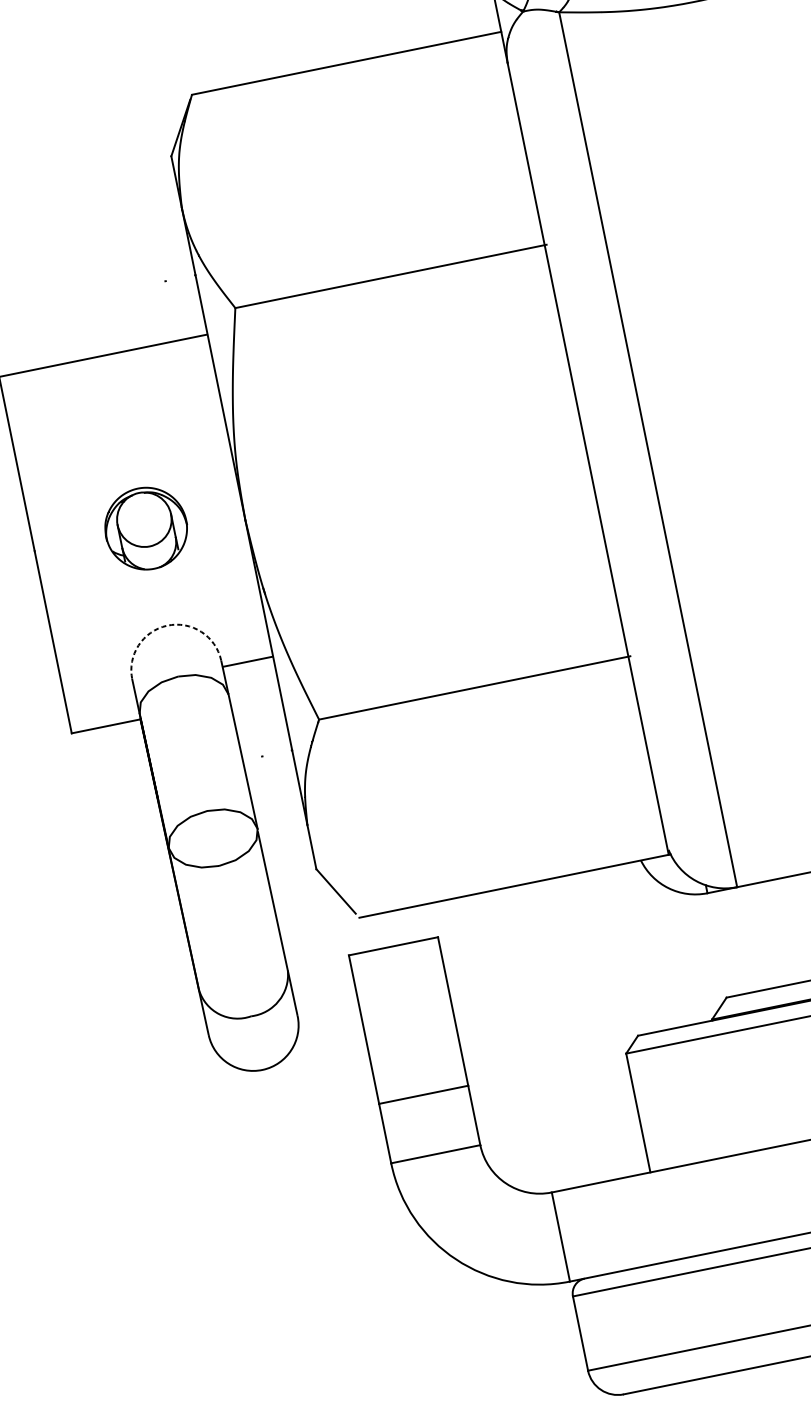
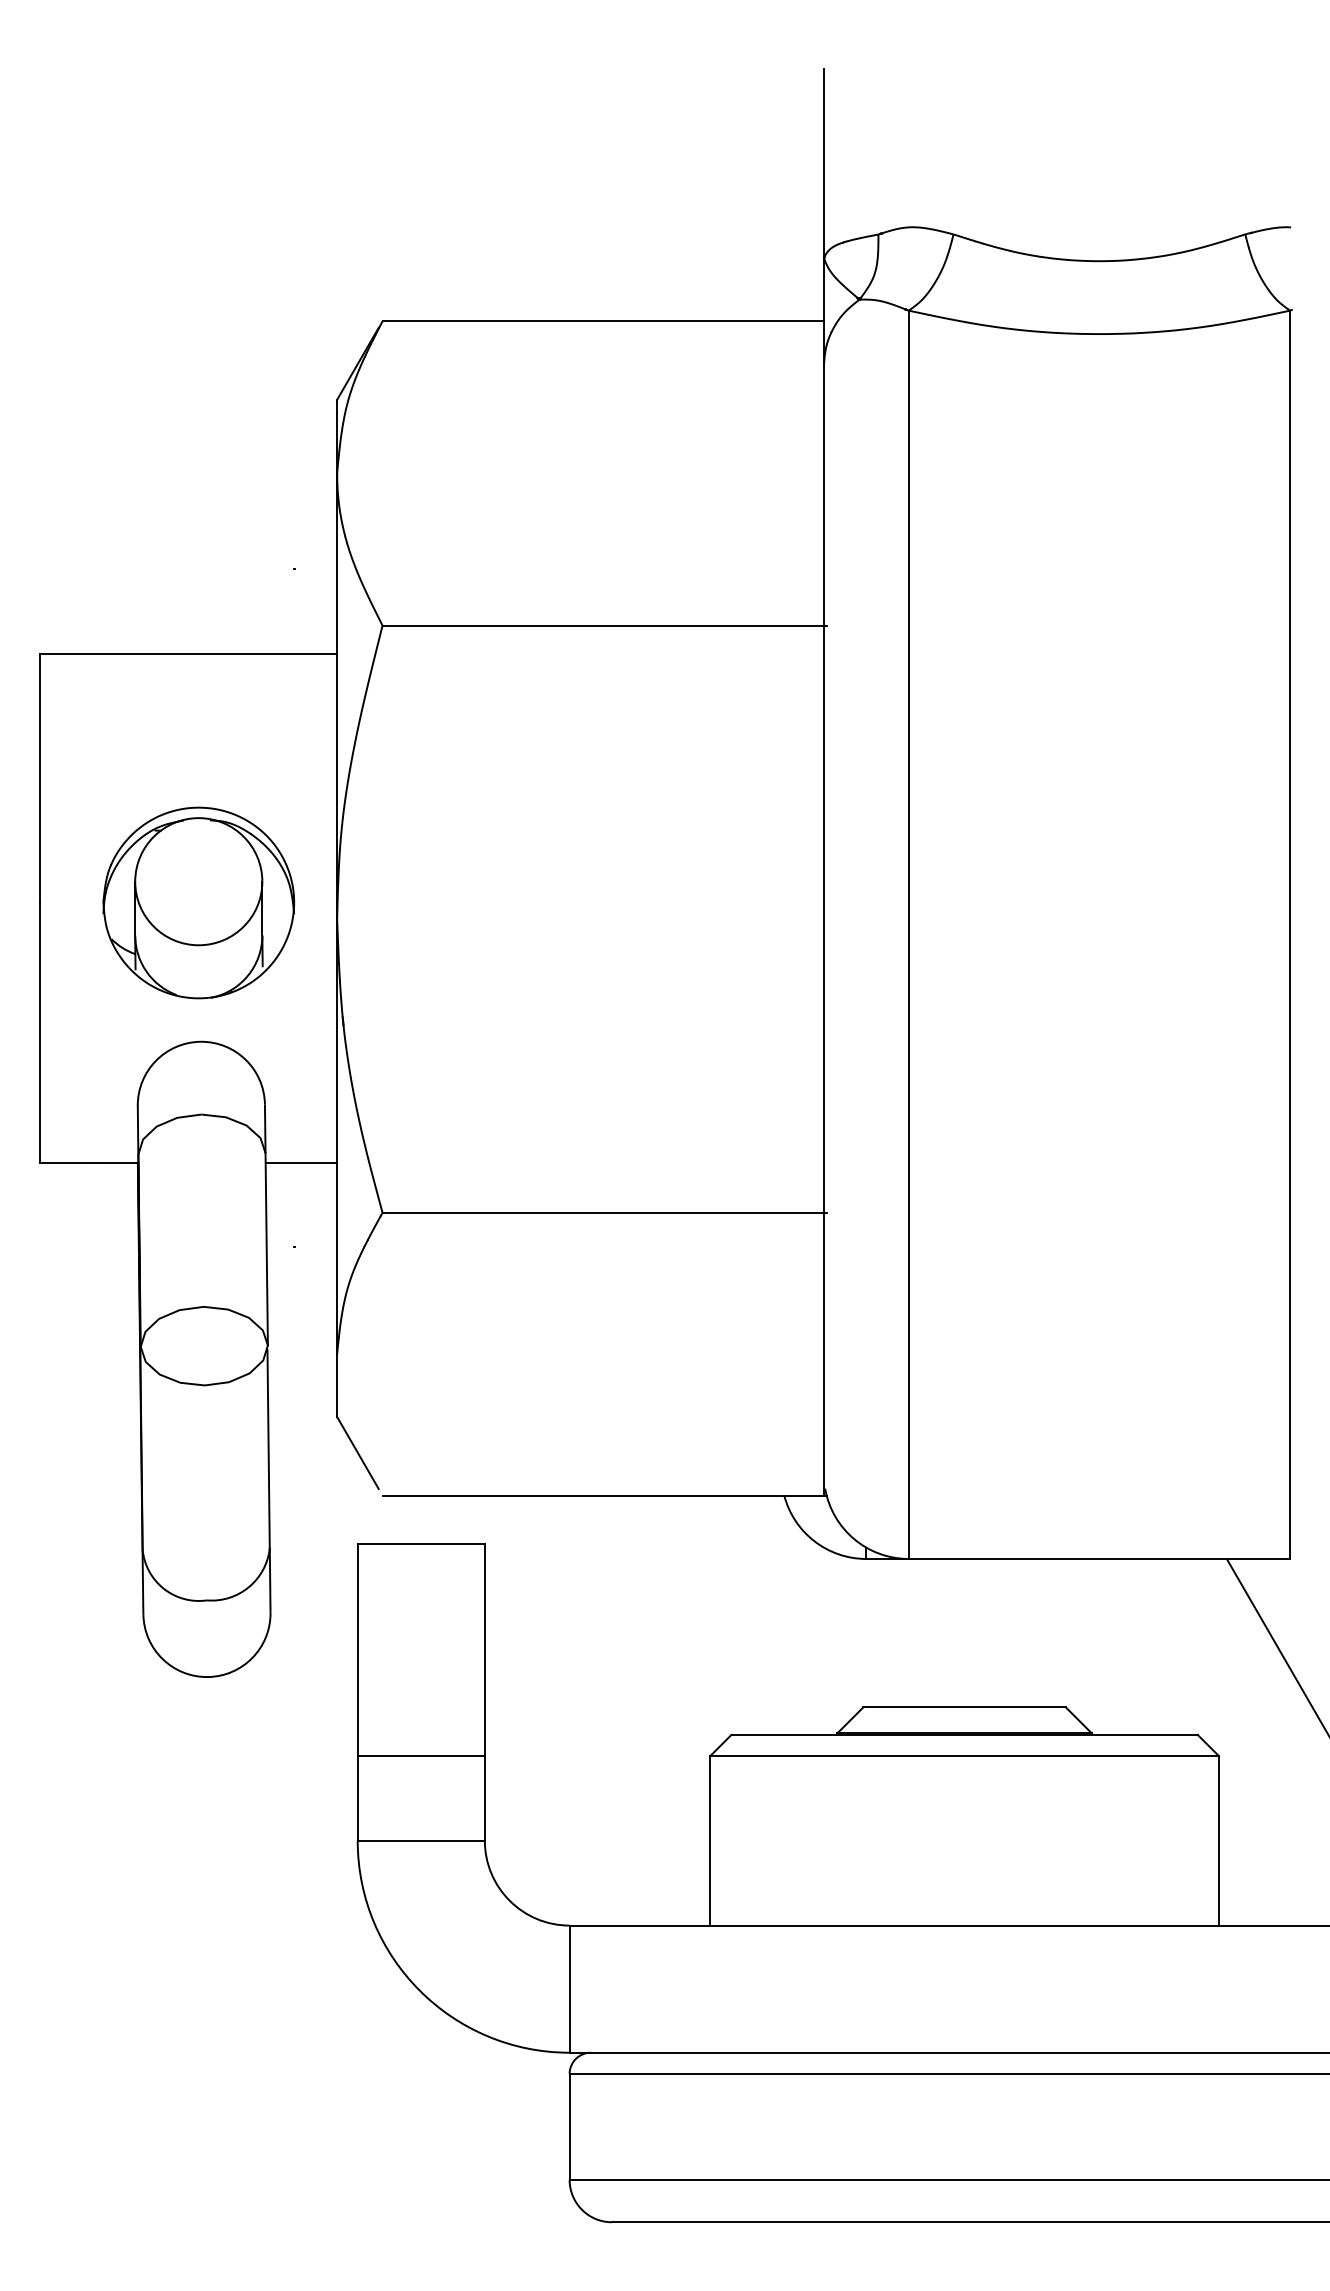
part: (145, 528) -> (198, 902), size x1.67
arc: (167, 625) -> (200, 1041), dashed -> solid
line: (247, 661) -> (300, 1162), moved

